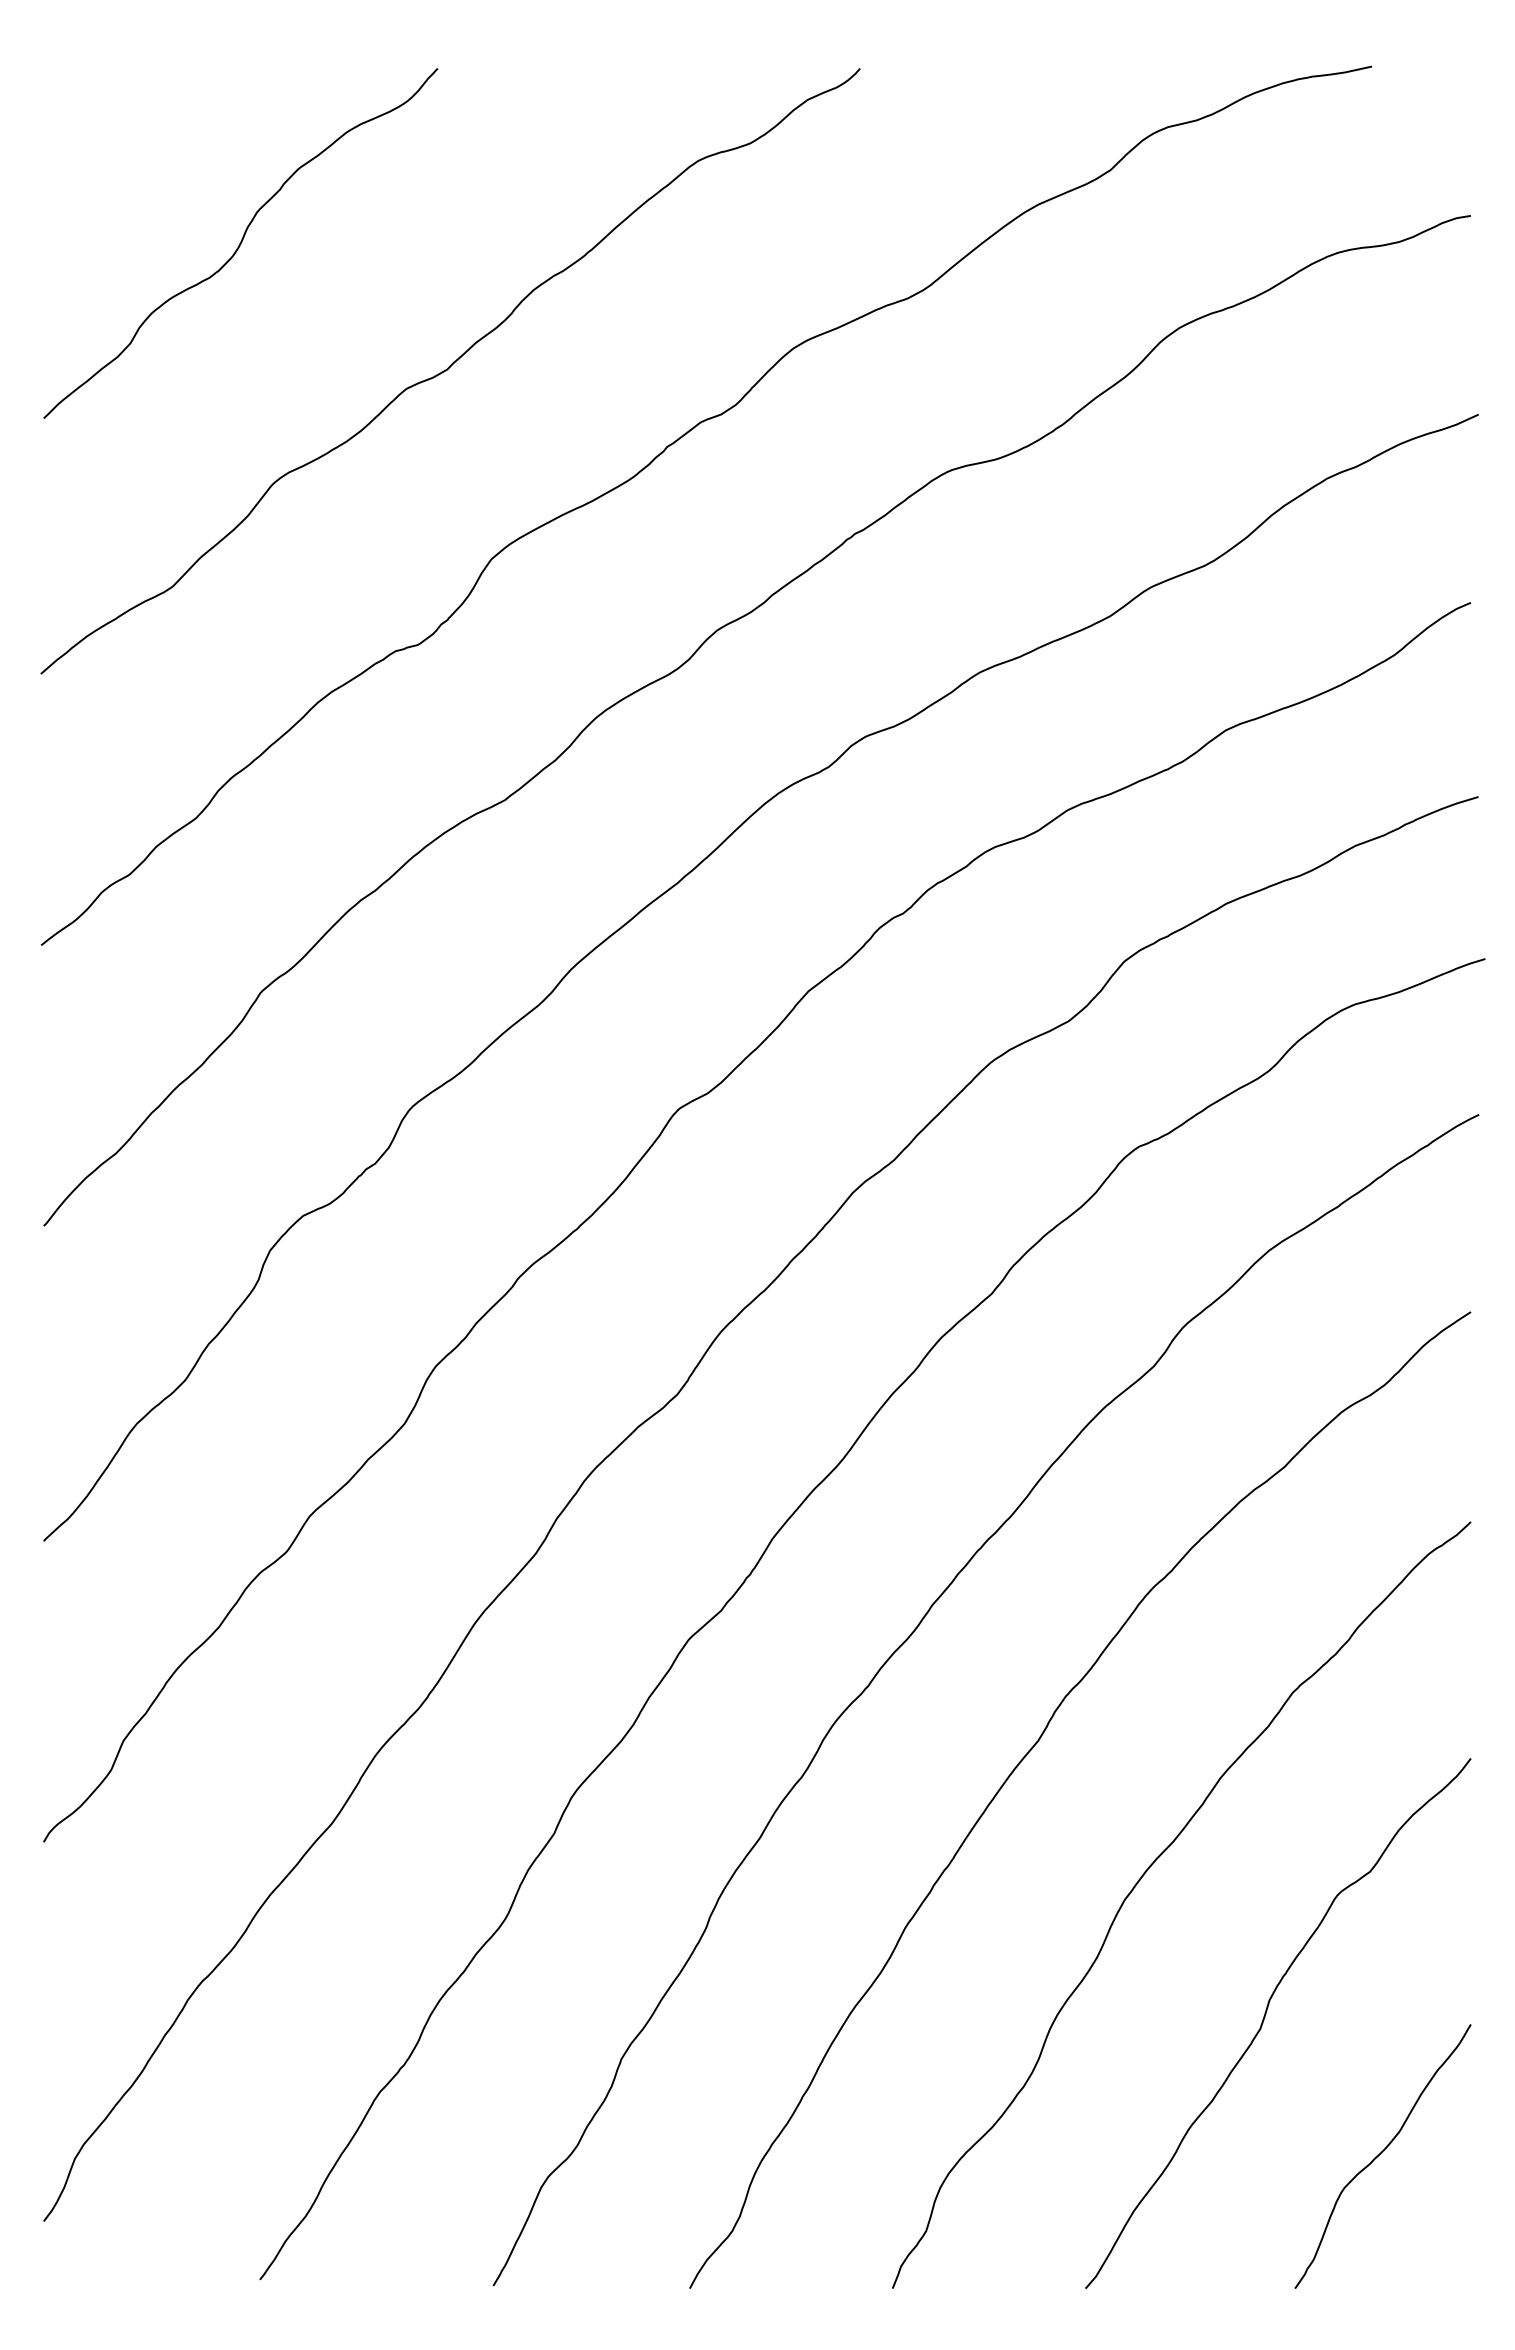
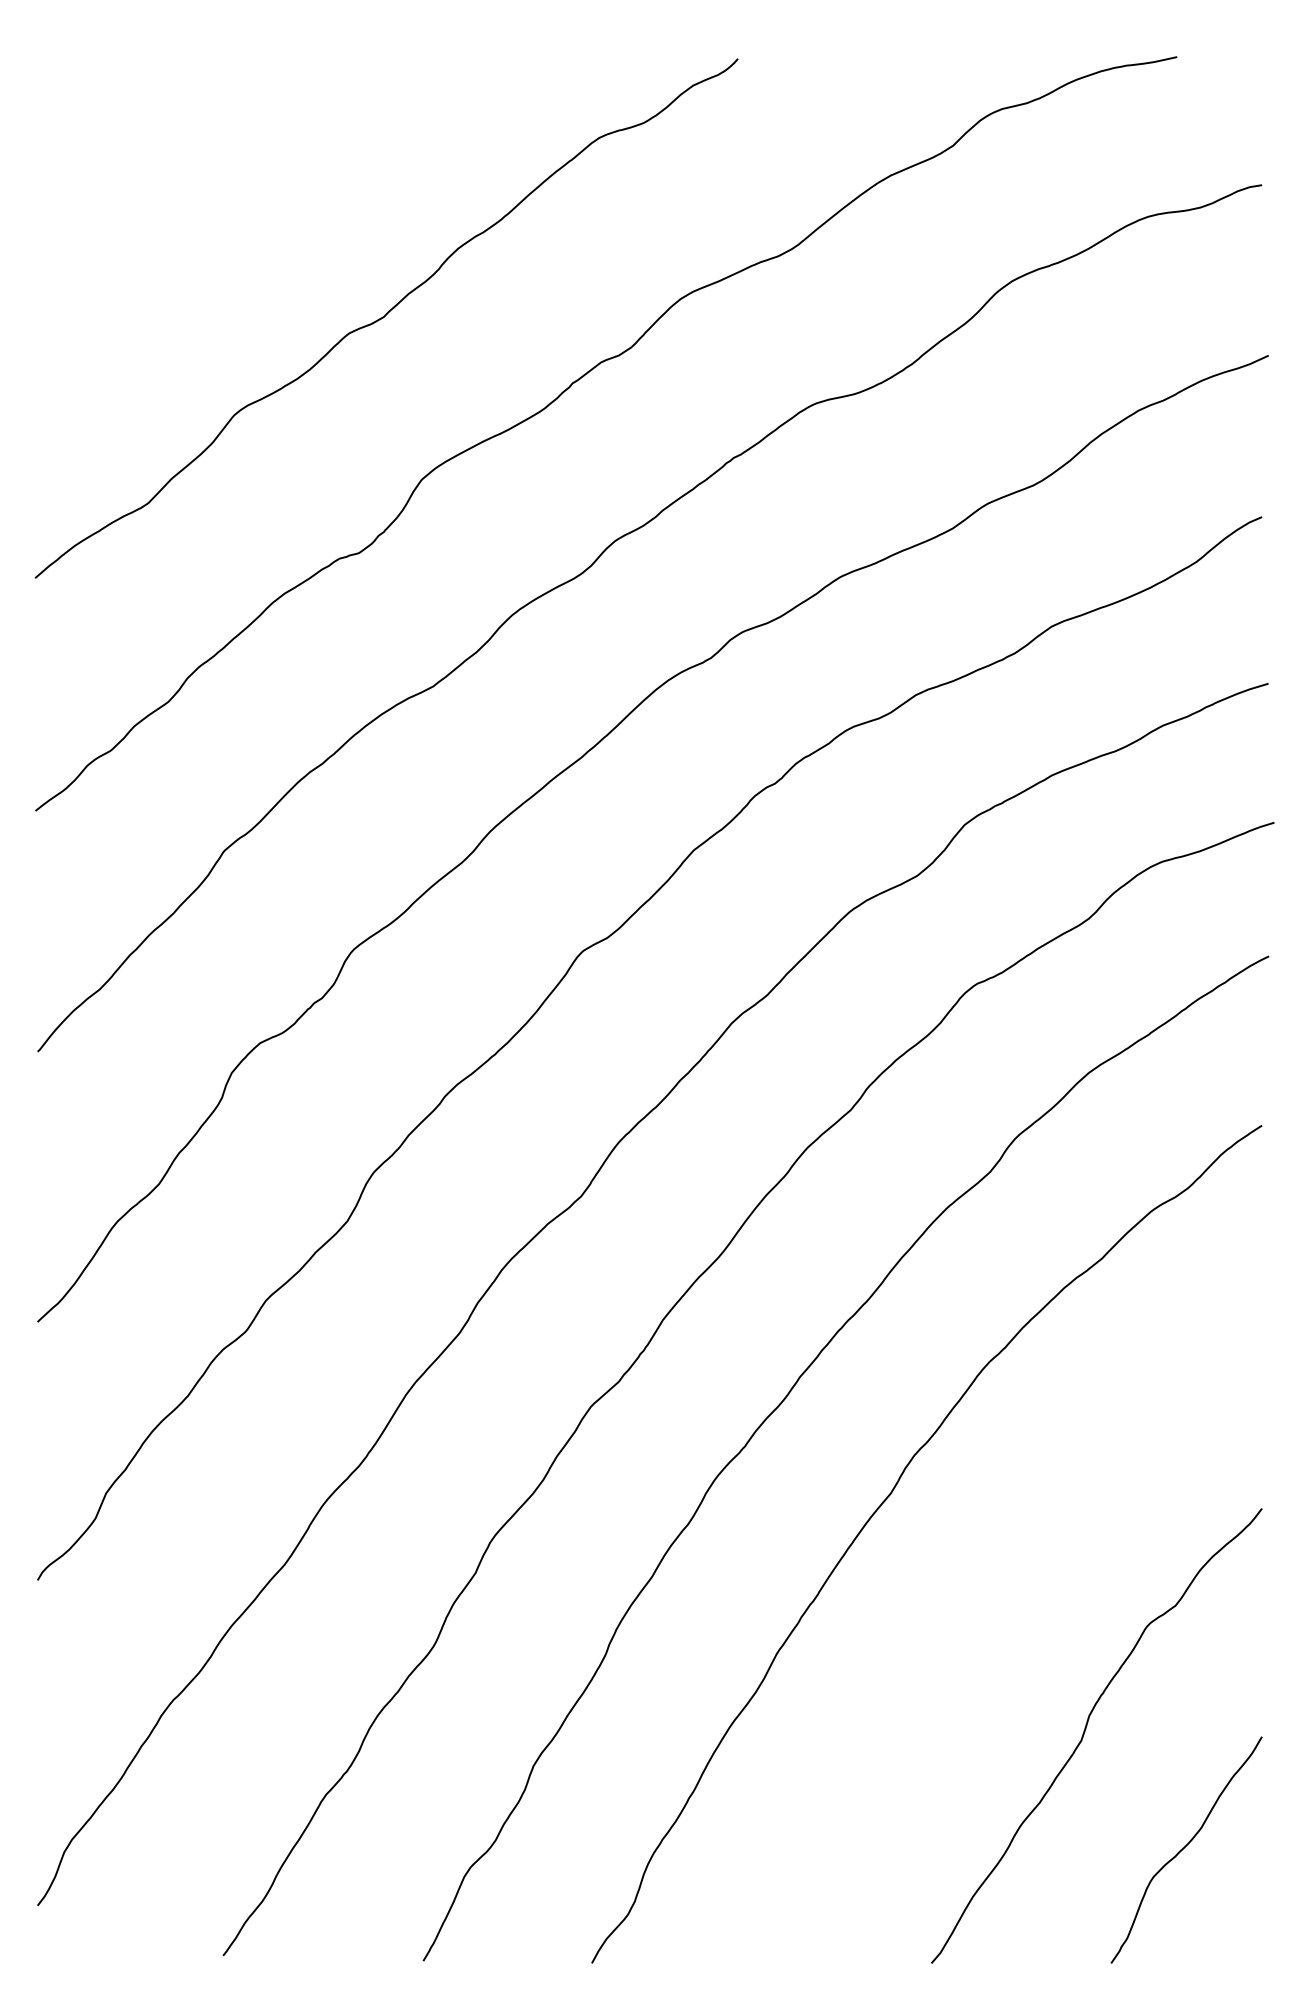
curve: (240, 243) -> (206, 208), removed
curve: (1144, 1875) -> (982, 1608), removed

